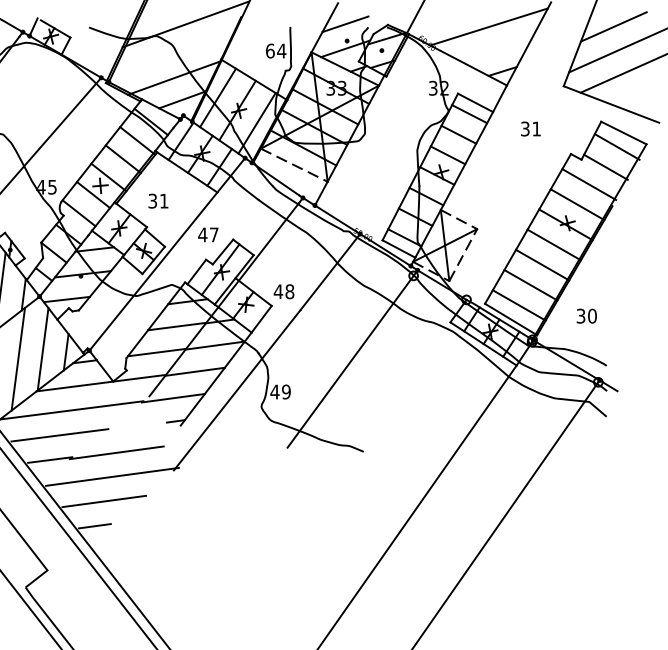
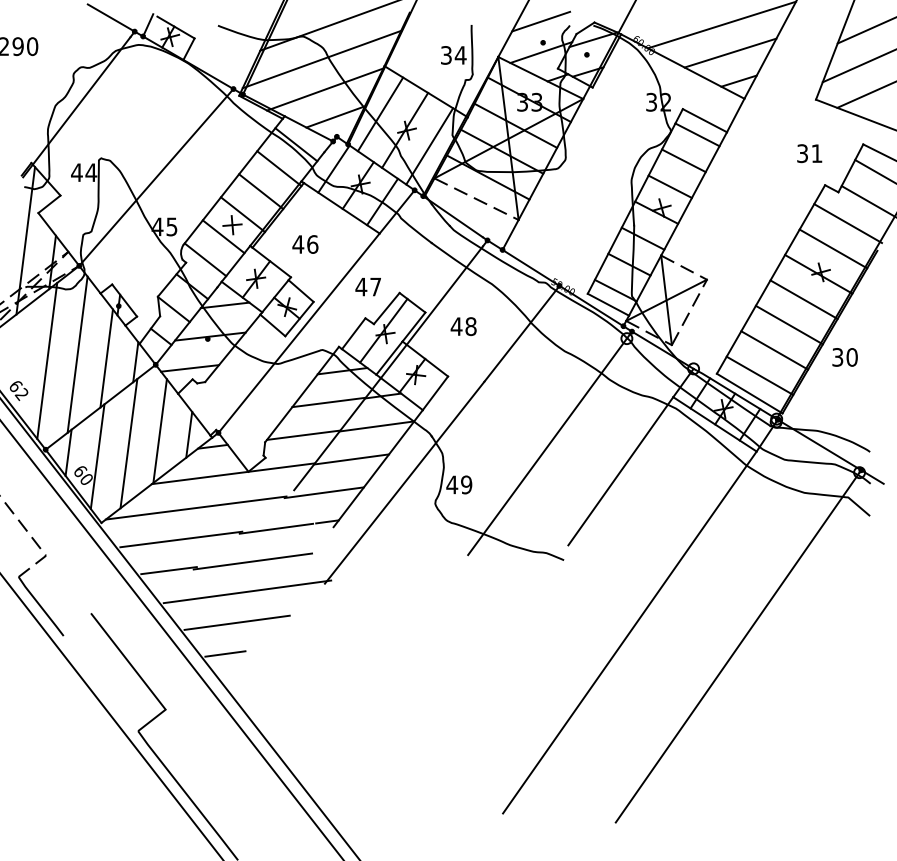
line: (495, 48) -> (730, 52), added
text: (270, 51) -> (446, 55), 64 -> 34
line: (171, 54) -> (321, 59), added
text: (530, 128) -> (809, 153), moved
text: (158, 201) -> (305, 244), 31 -> 46
text: (283, 291) -> (463, 326), moved
text: (586, 316) -> (844, 357), moved
line: (408, 381) -> (620, 471), added
line: (135, 426) -> (276, 528), added

